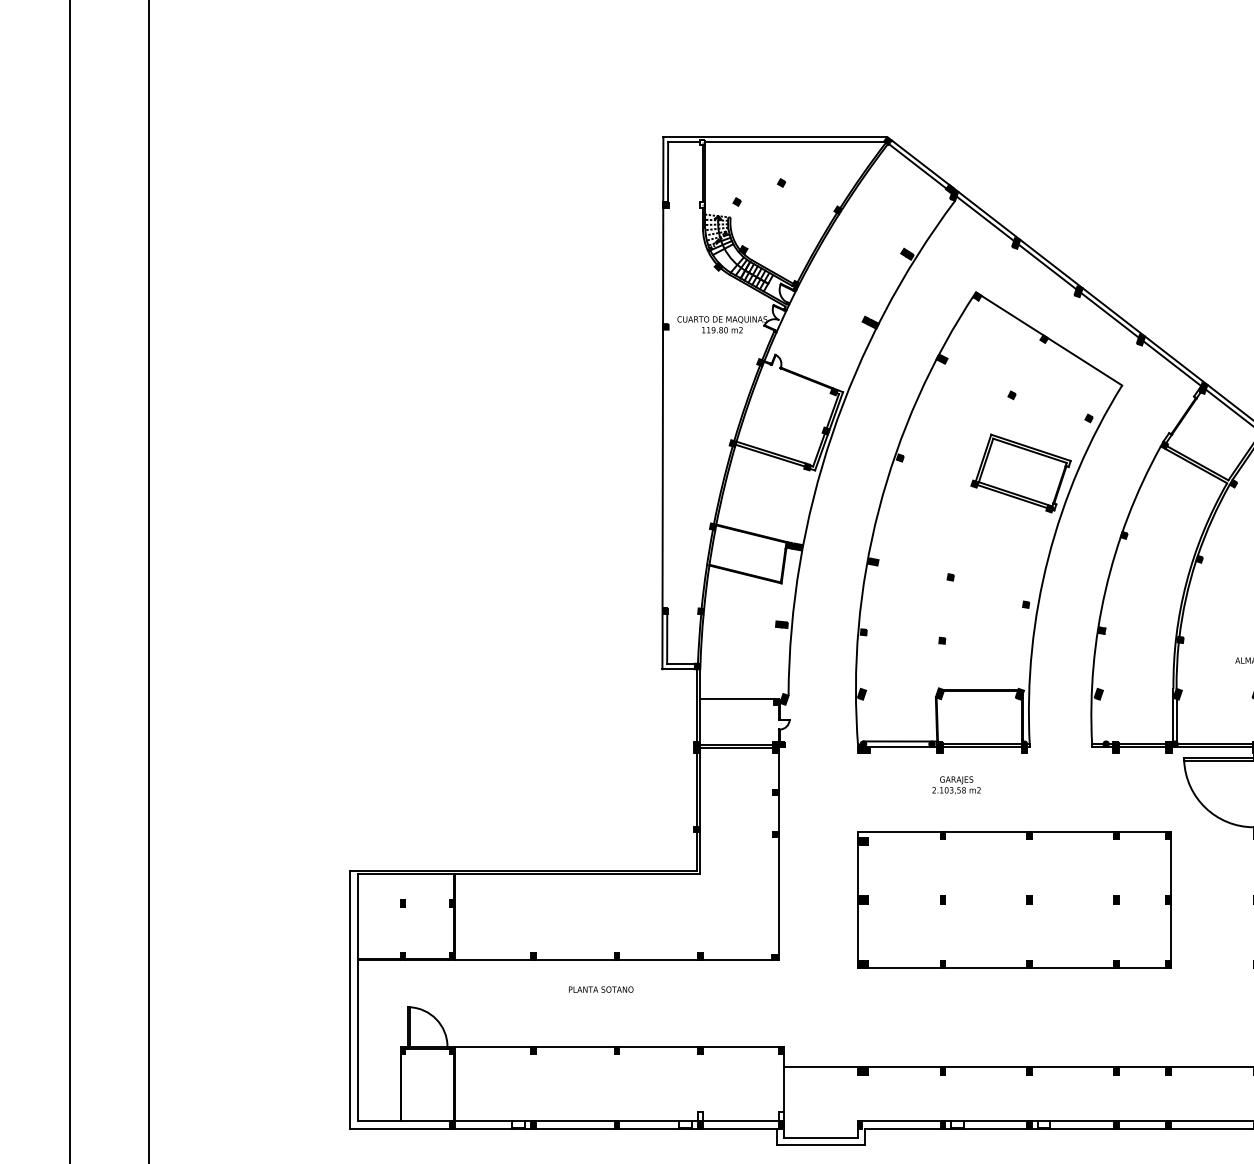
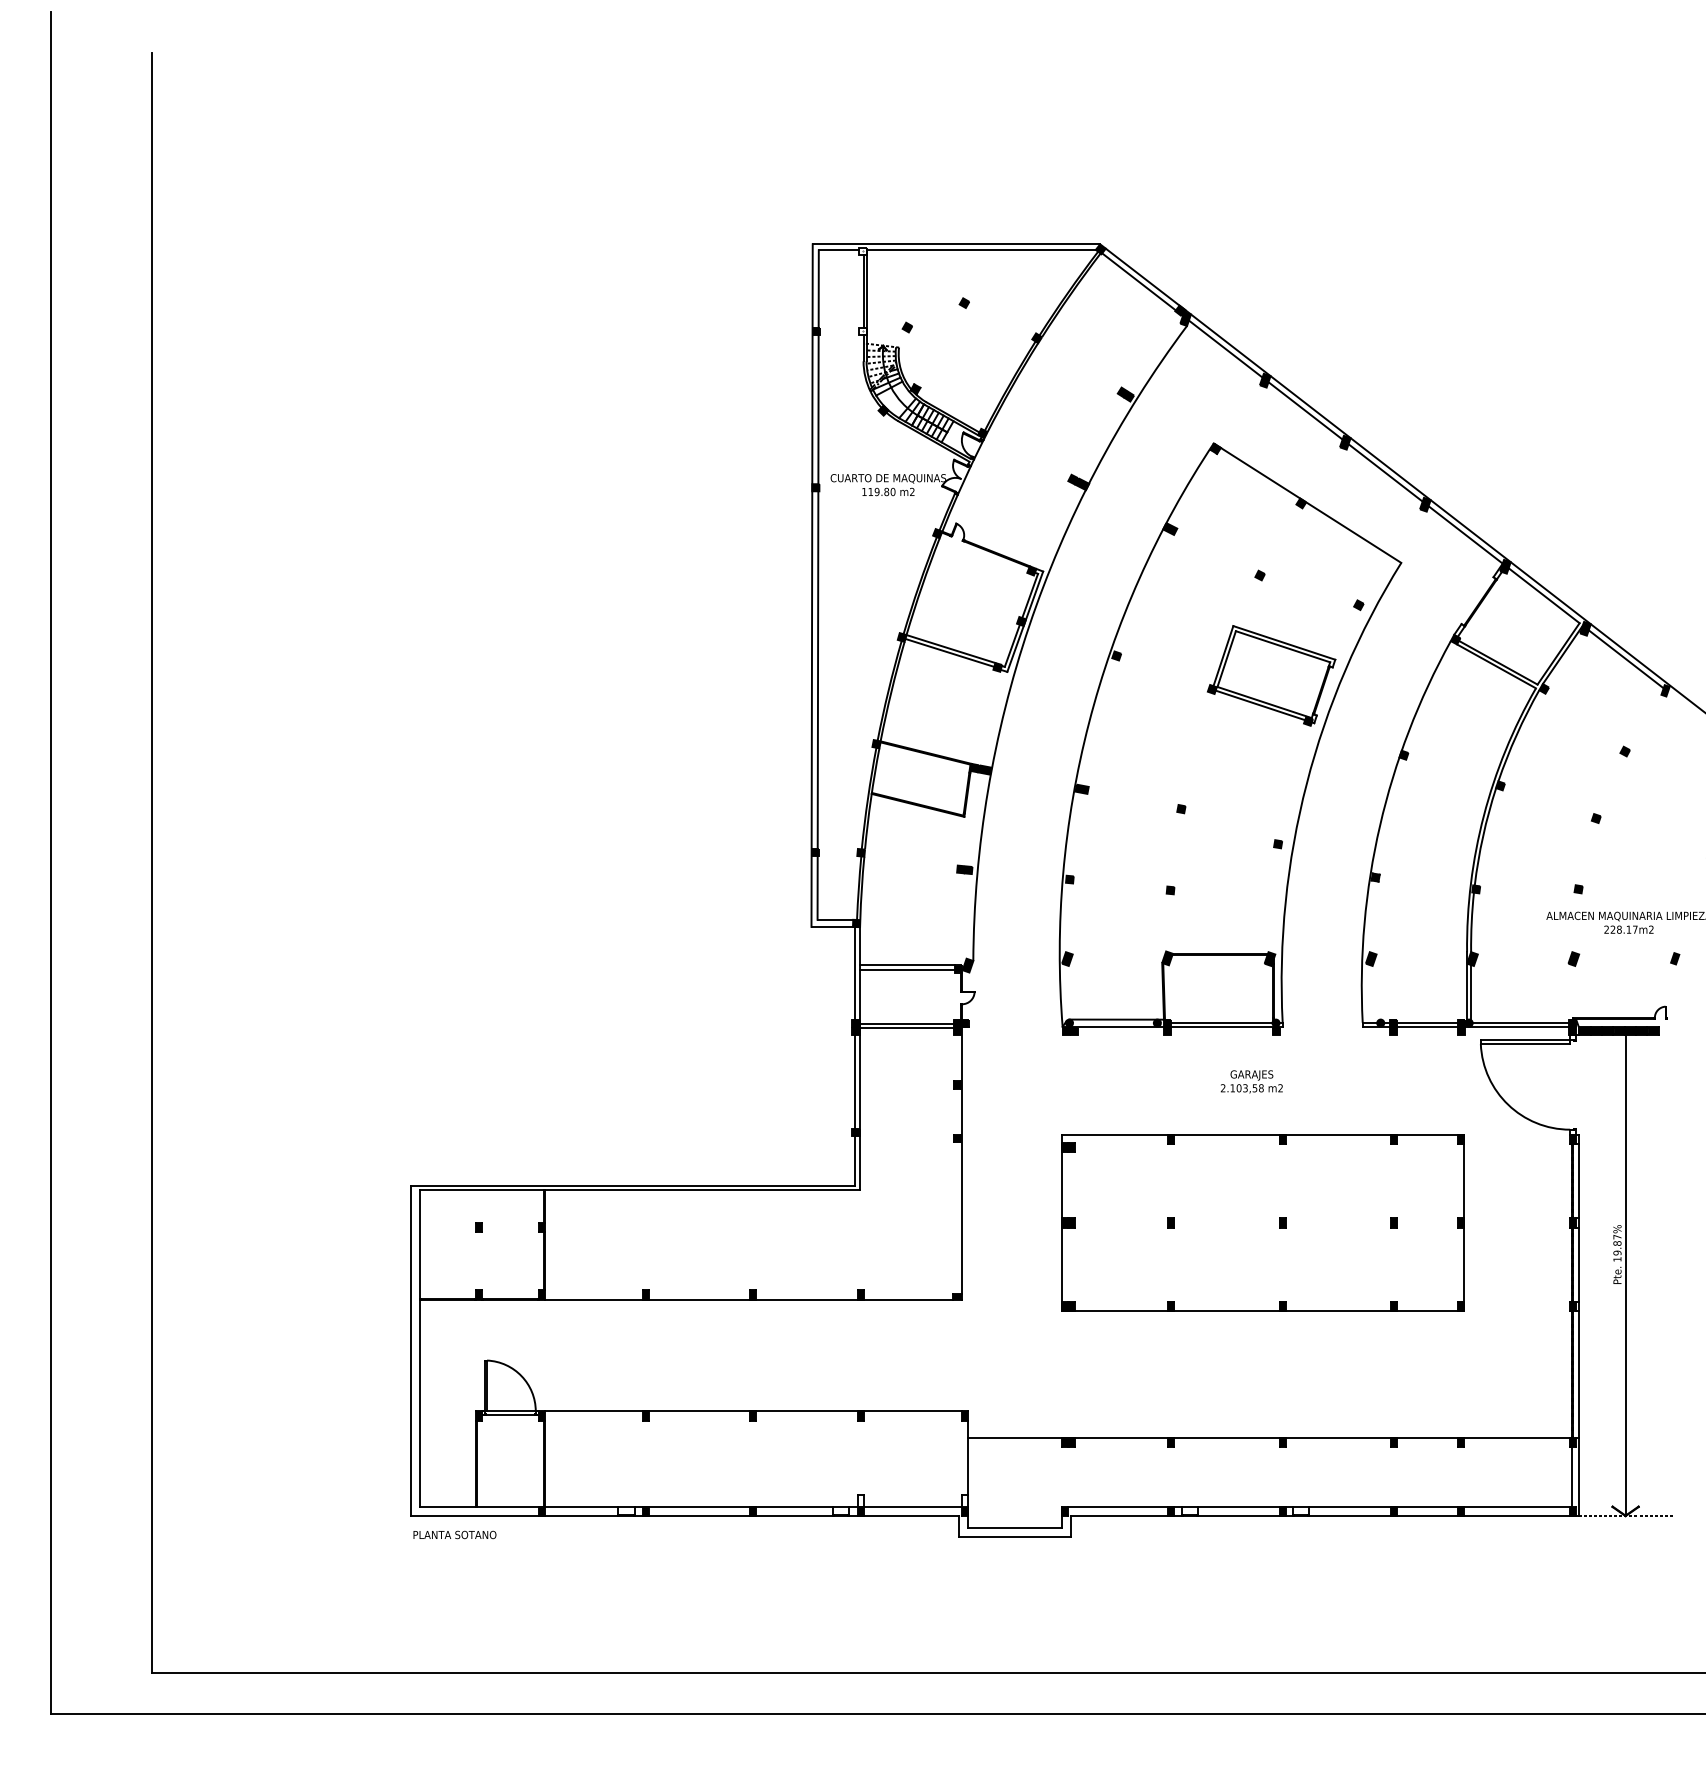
line: (667, 265) -> (818, 409), added
line: (667, 468) -> (817, 669), added
line: (736, 702) -> (906, 969), added
text: (956, 785) -> (1251, 1081), moved
text: (600, 989) -> (454, 1534), moved

